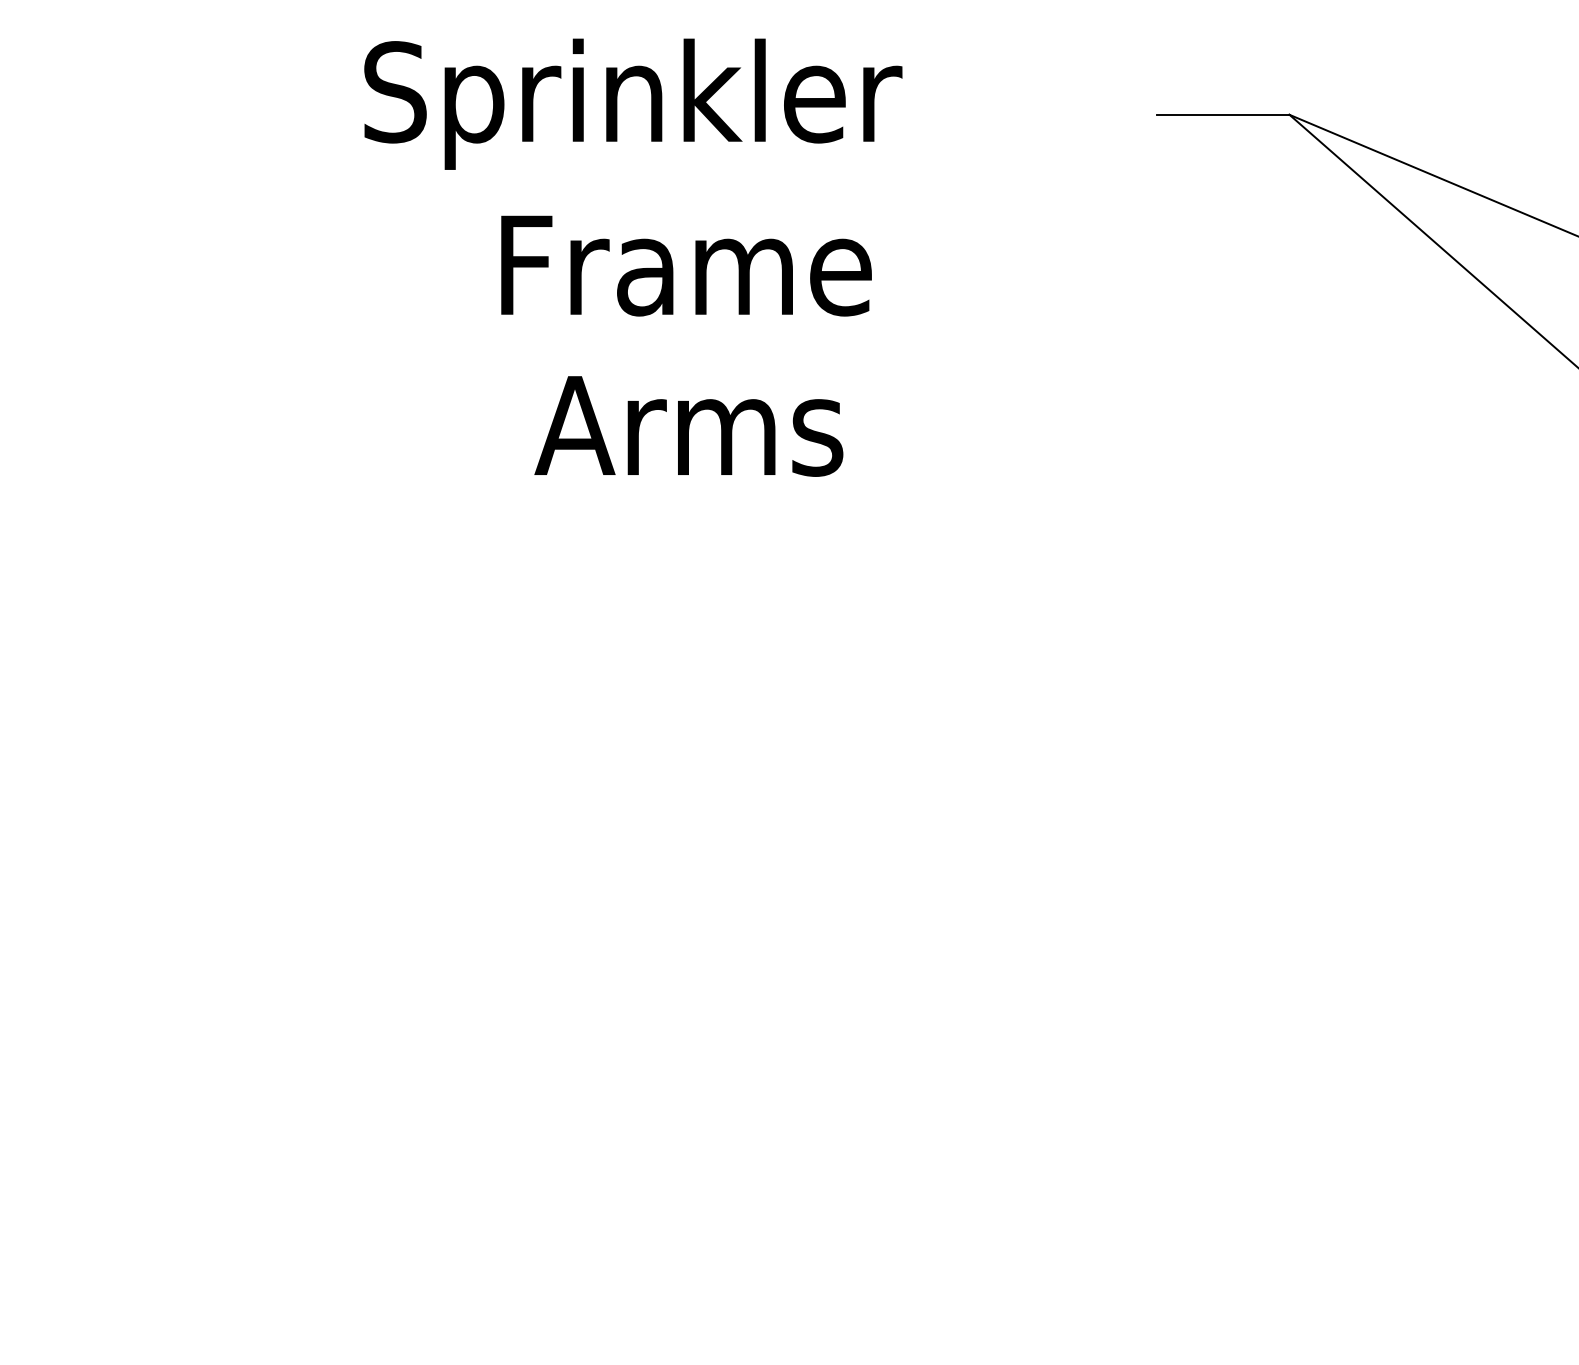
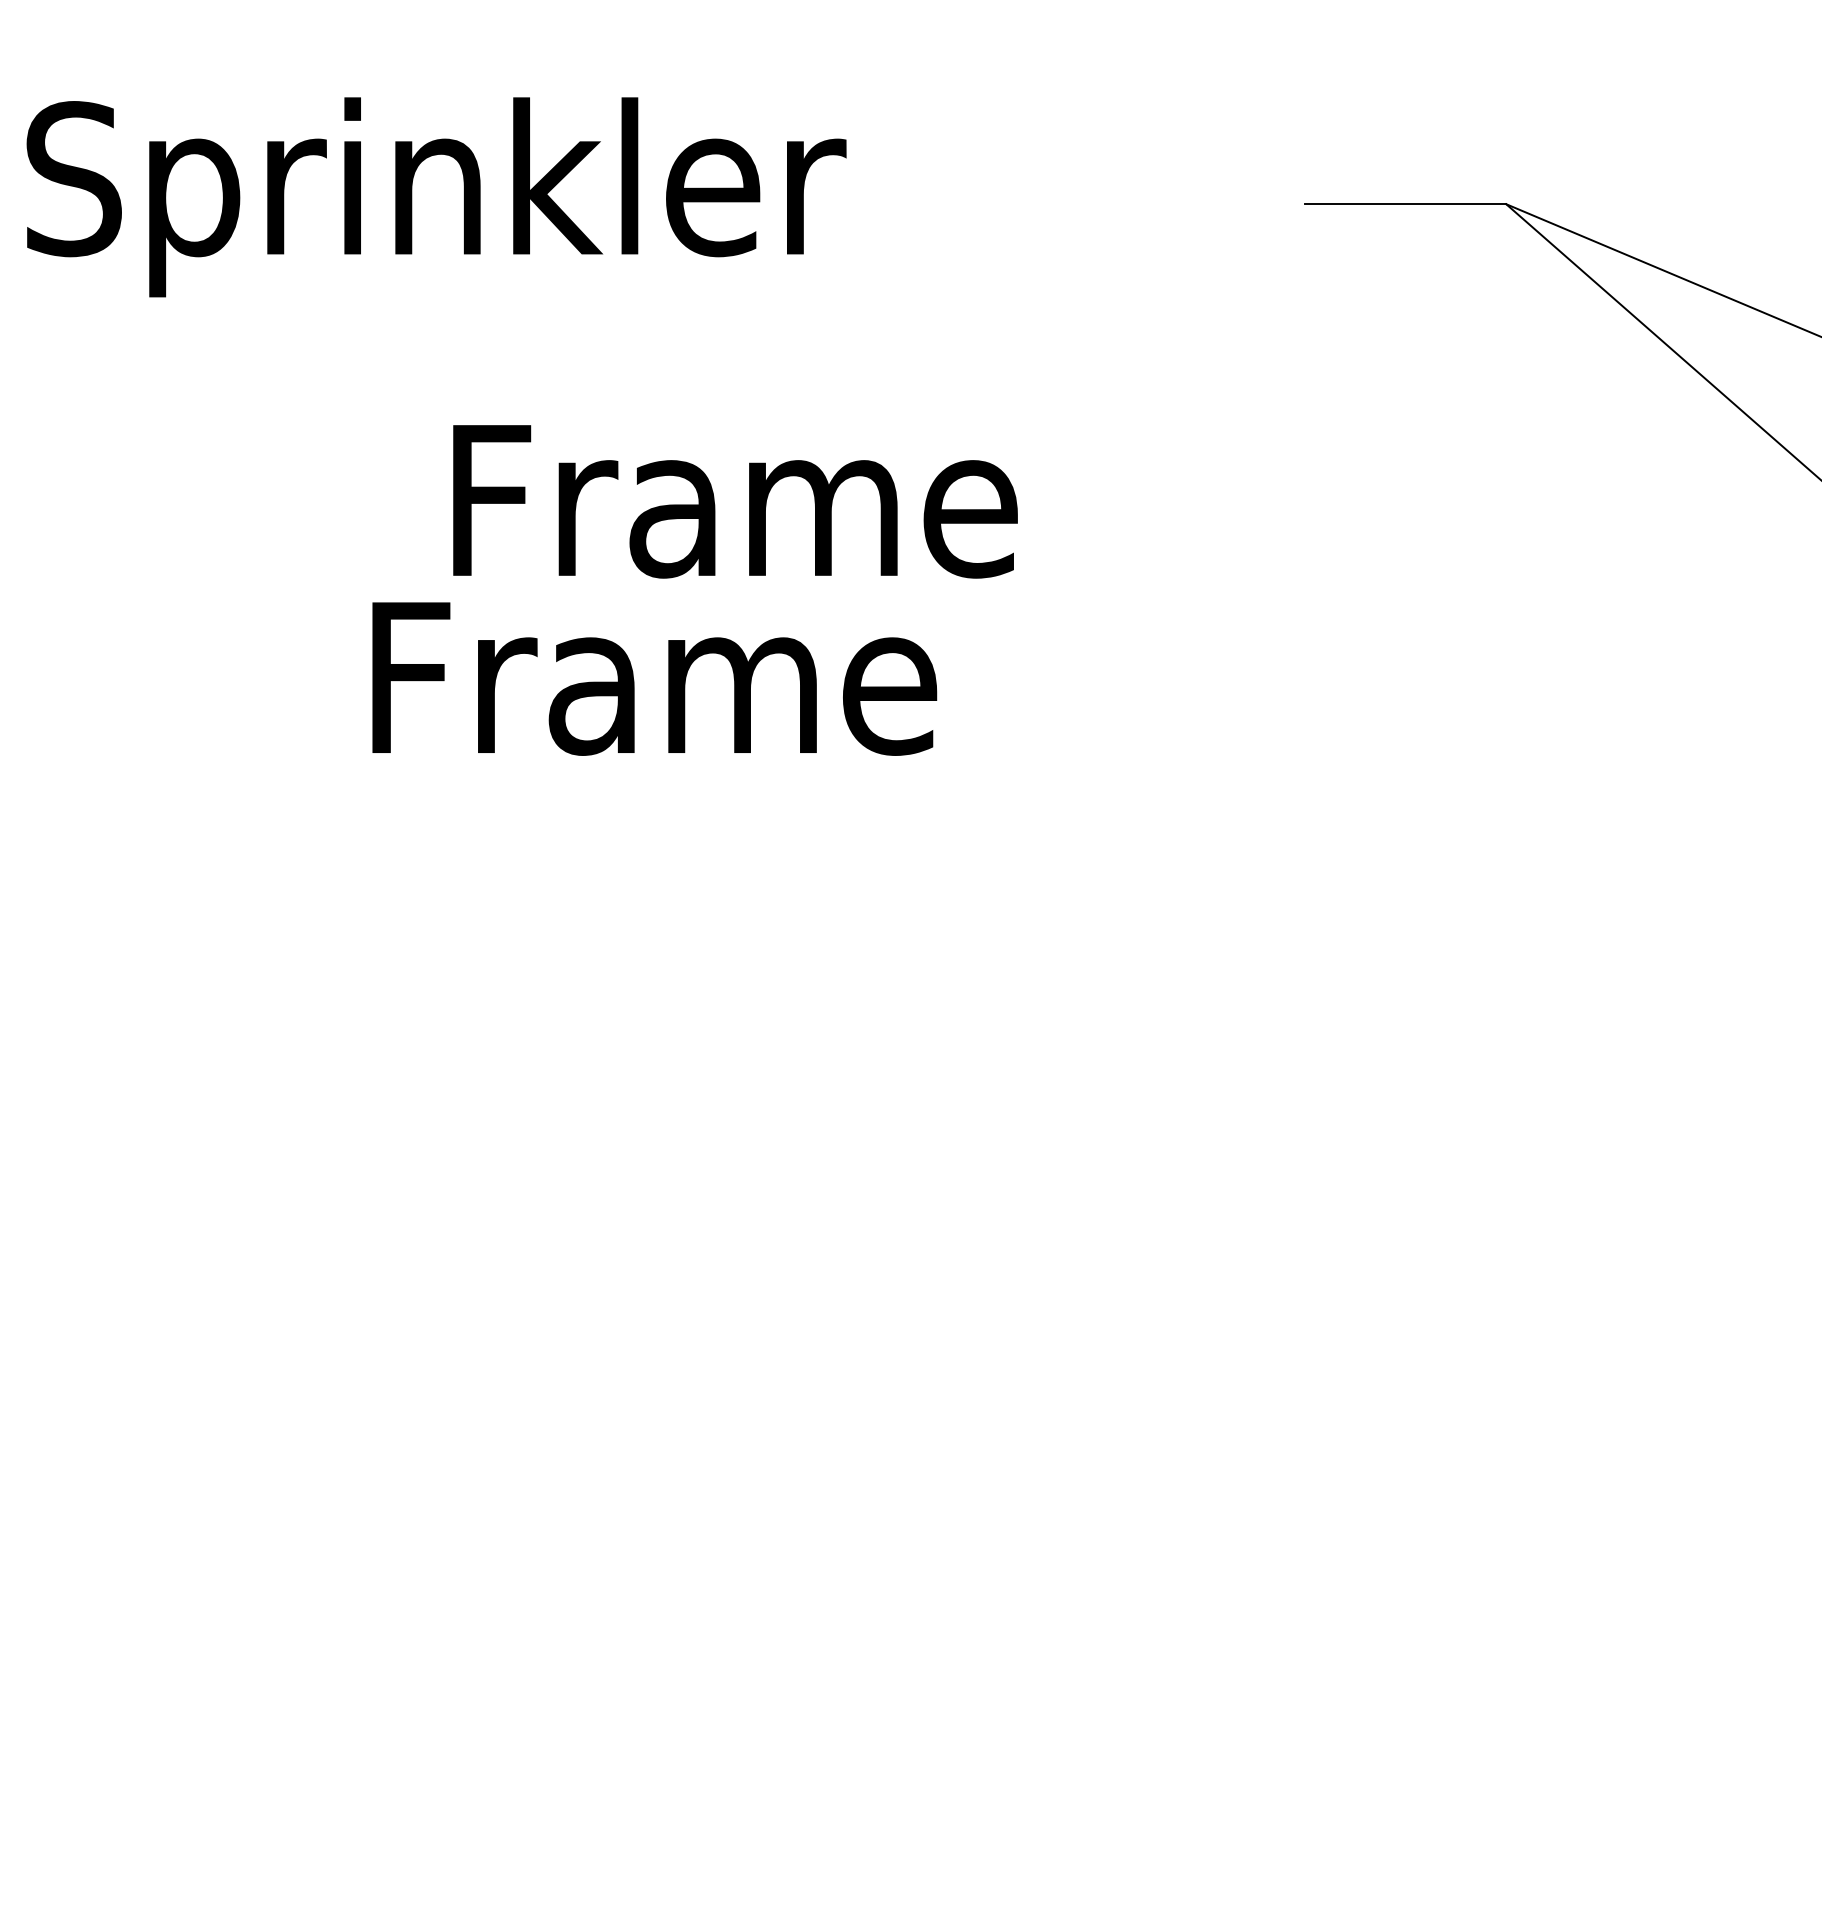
text: (633, 103) -> (436, 196), moved
text: (686, 265) -> (735, 500), moved
text: (724, 426) -> (645, 679), Arms -> Frame

